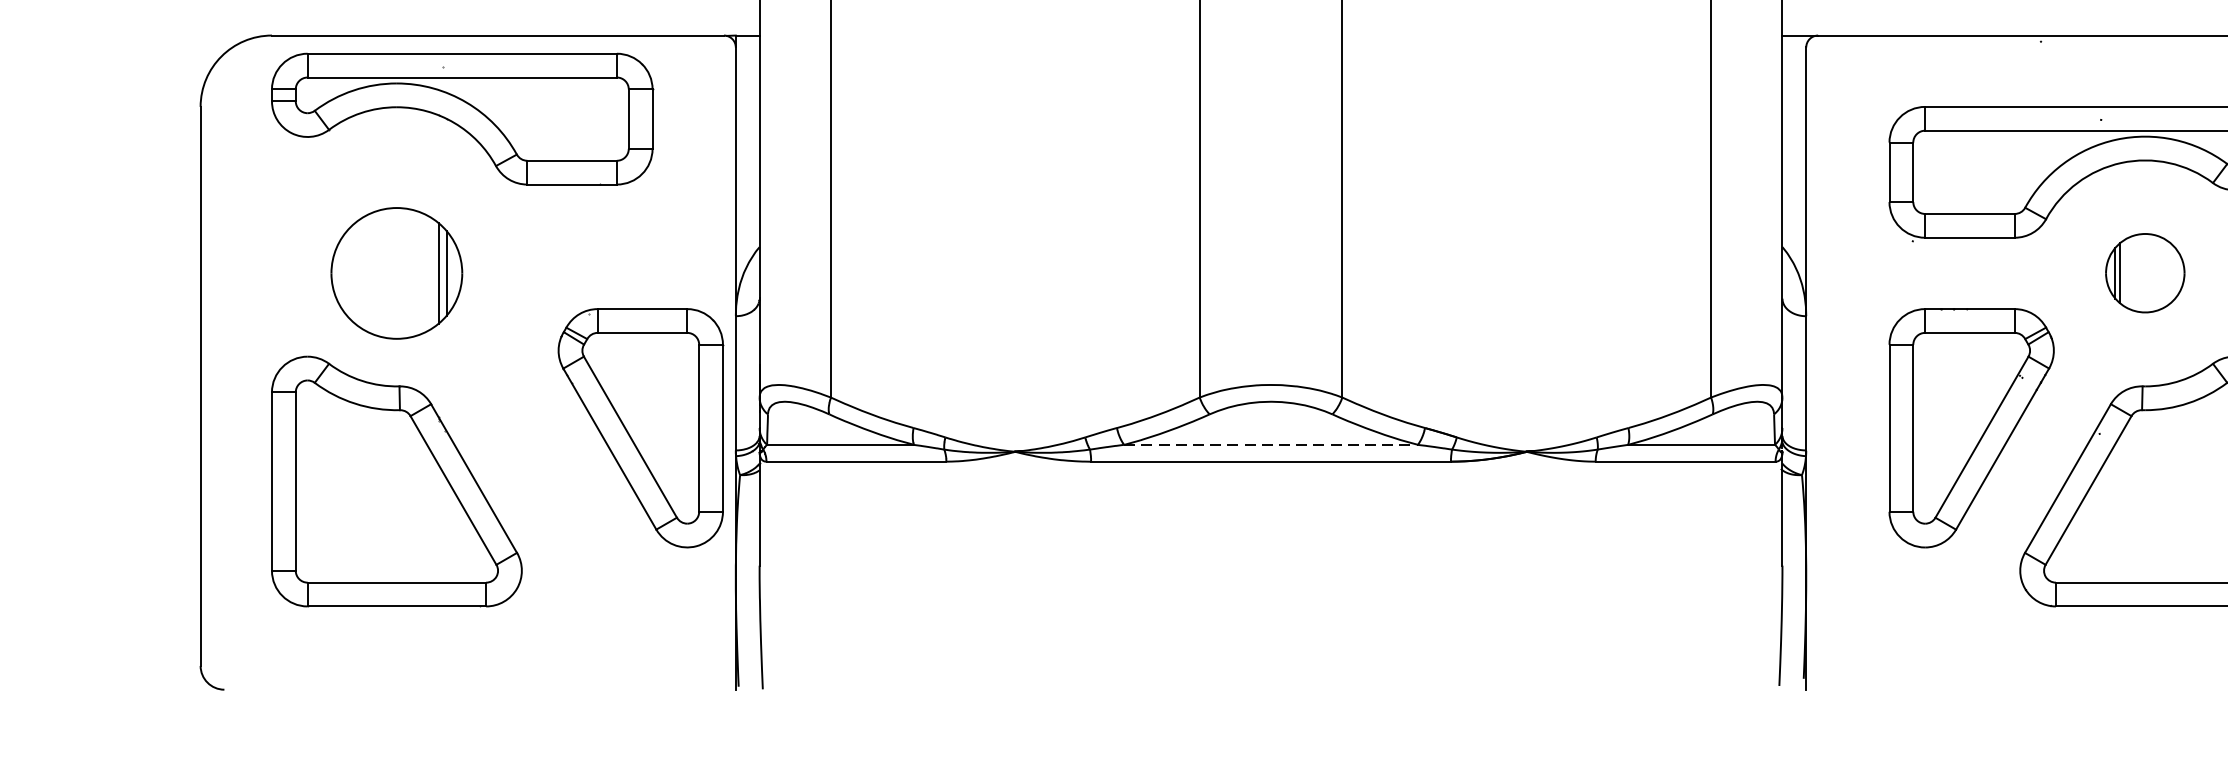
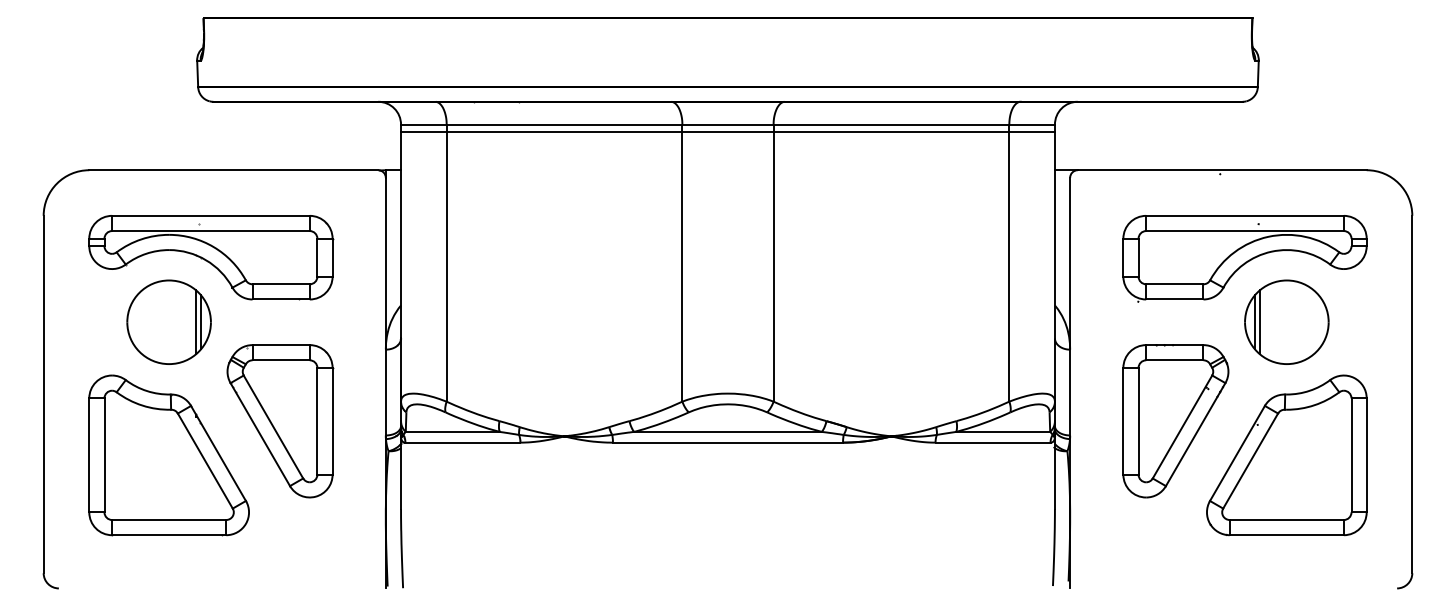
part: (463, 118) -> (211, 257), moved
part: (2144, 272) -> (1286, 321), size x1.67
part: (641, 428) -> (280, 421), moved
line: (1271, 444) -> (728, 431), dashed -> solid

